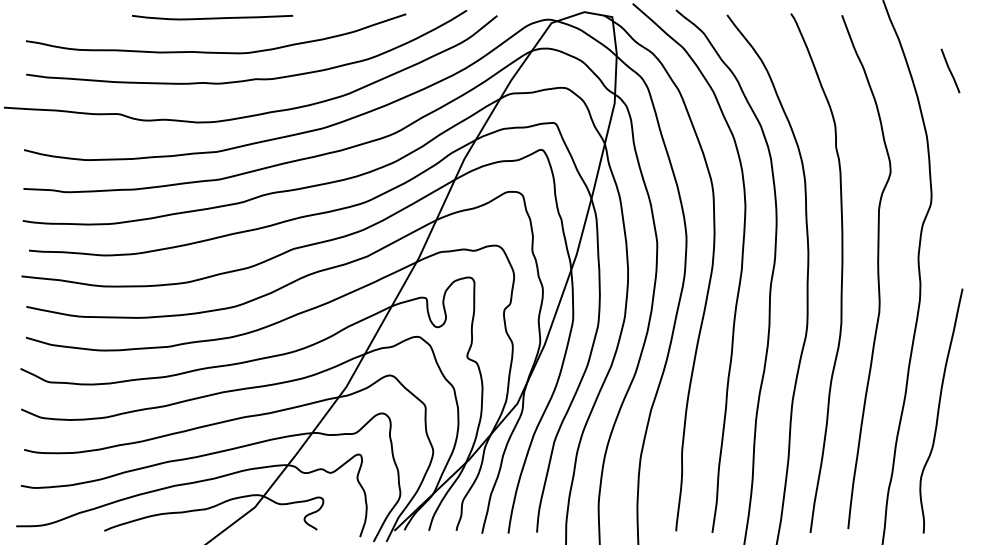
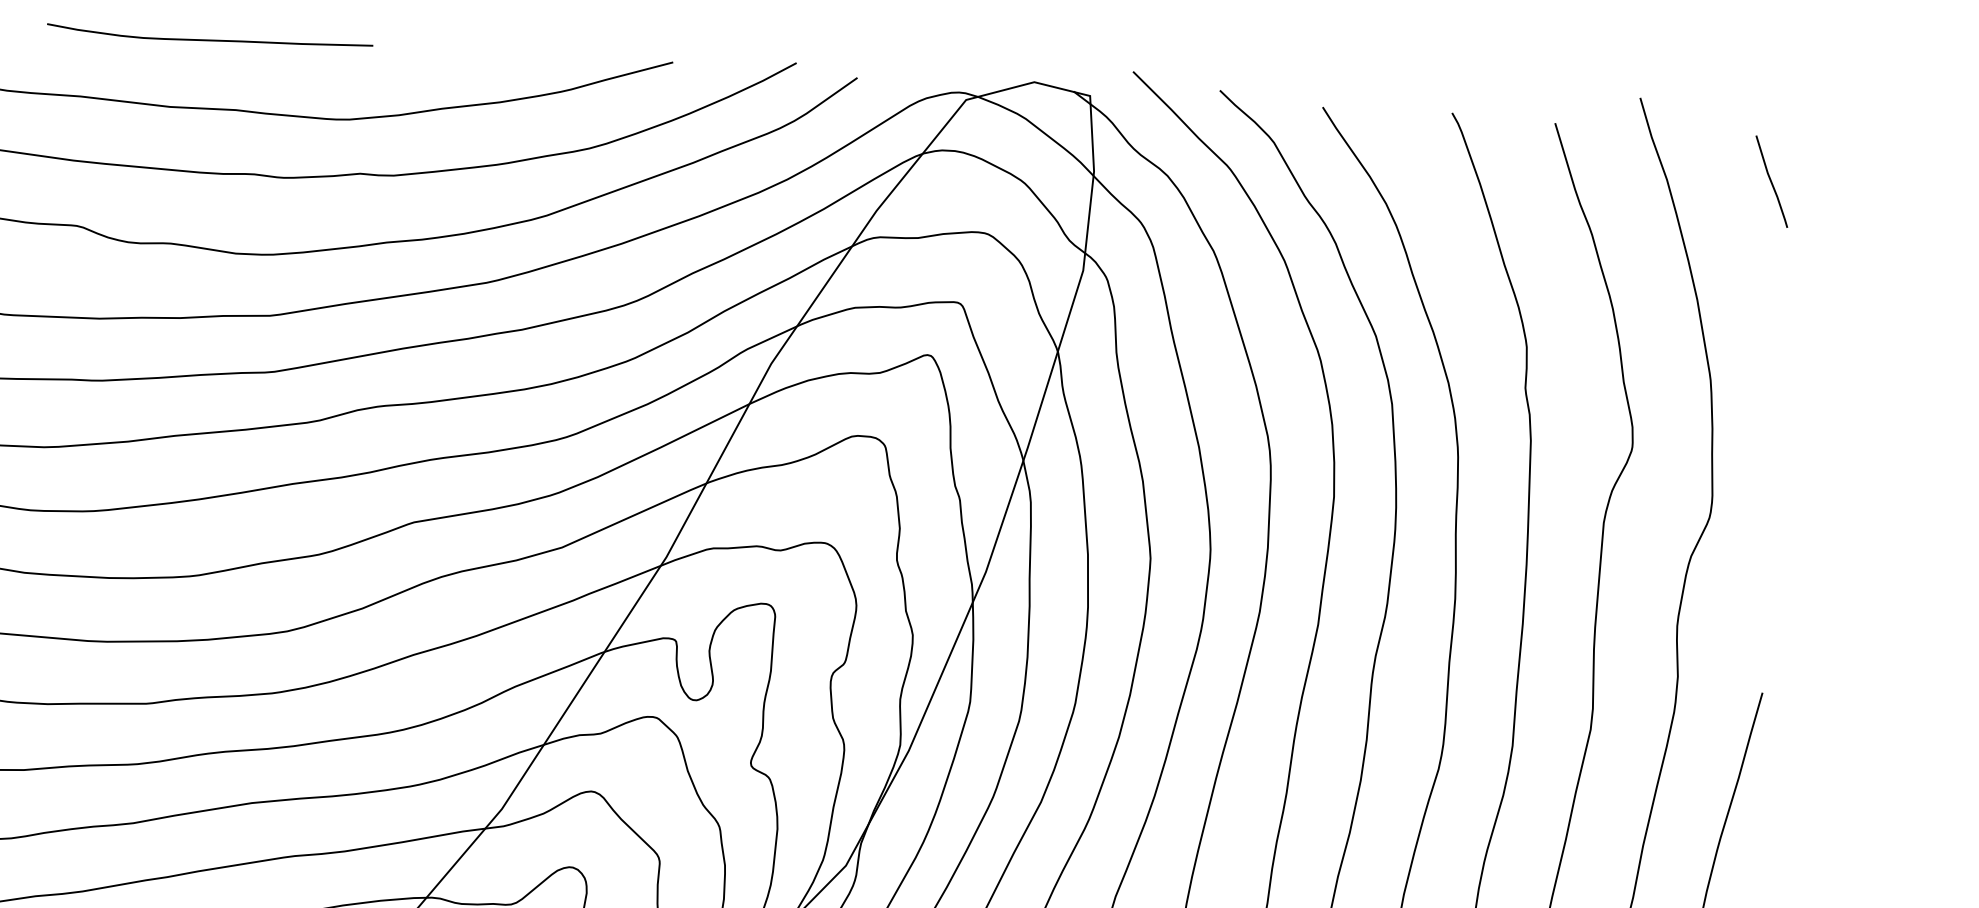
curve: (212, 17) -> (209, 38), moved
line: (950, 70) -> (1771, 180), moved

